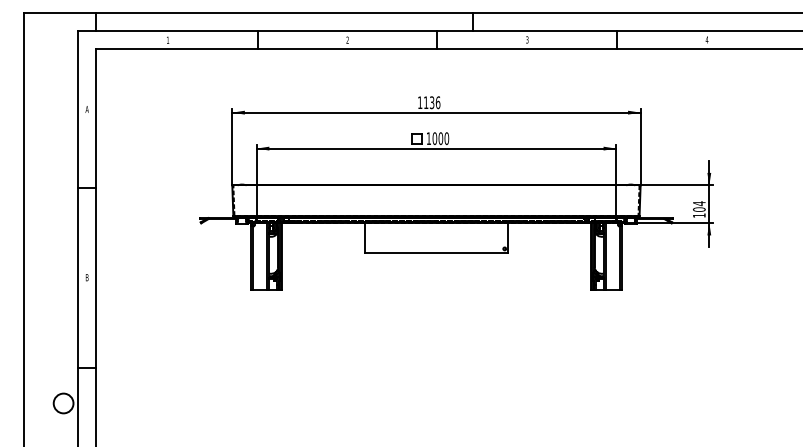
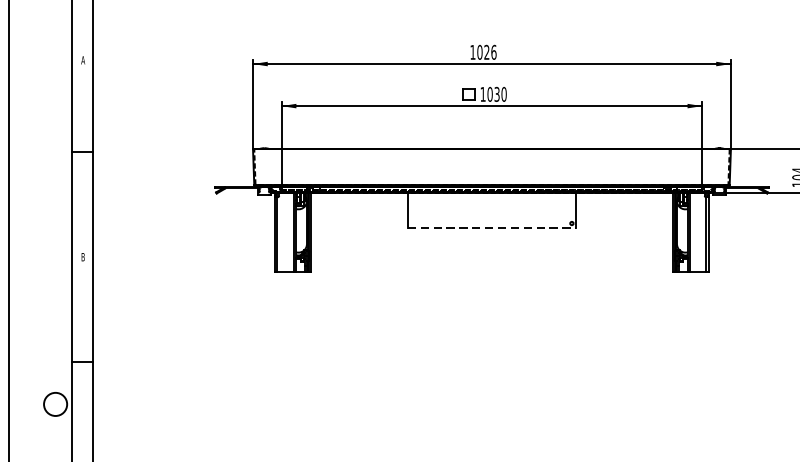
text: (428, 102) -> (482, 52), 1136 -> 1026
text: (440, 138) -> (496, 94), 1000 -> 1030
line: (436, 252) -> (492, 227), solid -> dashed

